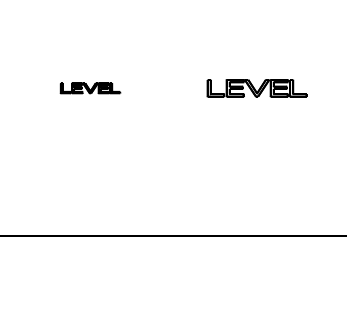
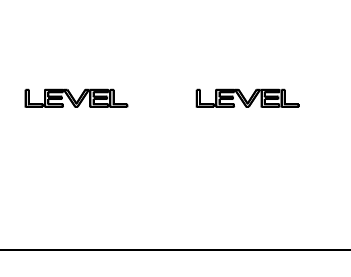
part: (90, 88) -> (76, 98), size x1.67

